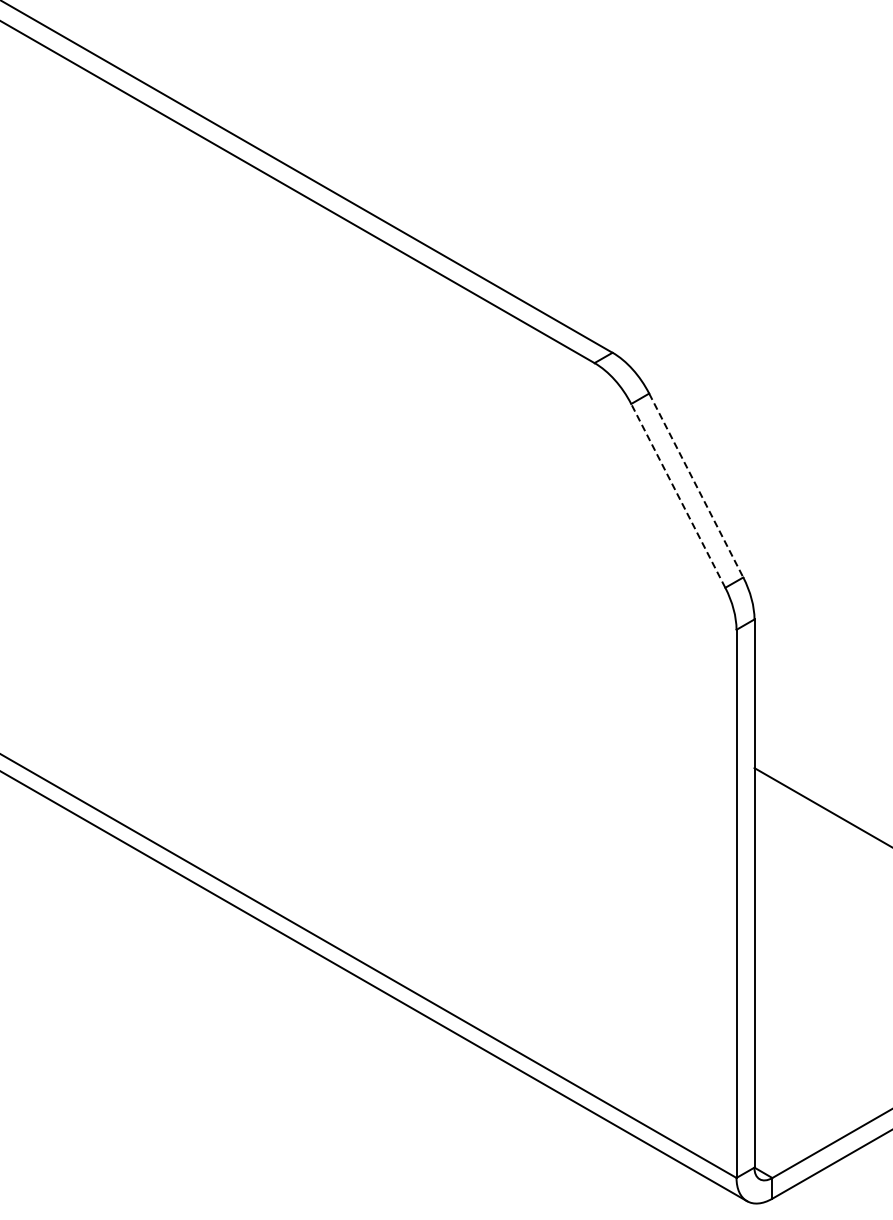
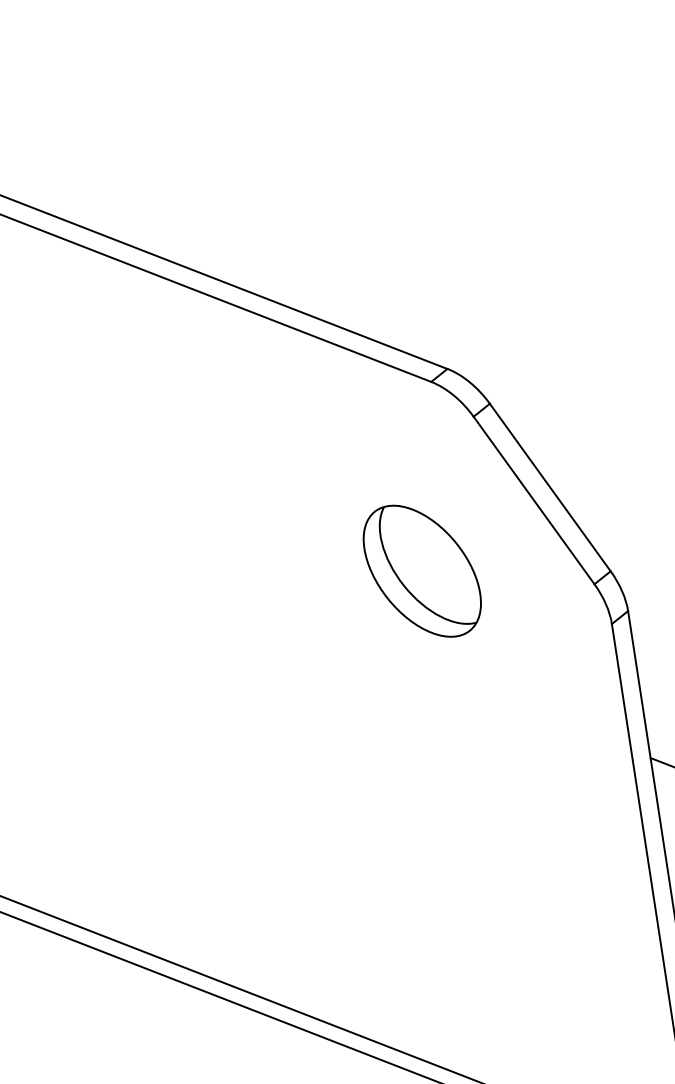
line: (696, 485) -> (550, 487), dashed -> solid
line: (678, 495) -> (534, 500), dashed -> solid
part: (556, 548) -> (421, 570), added

